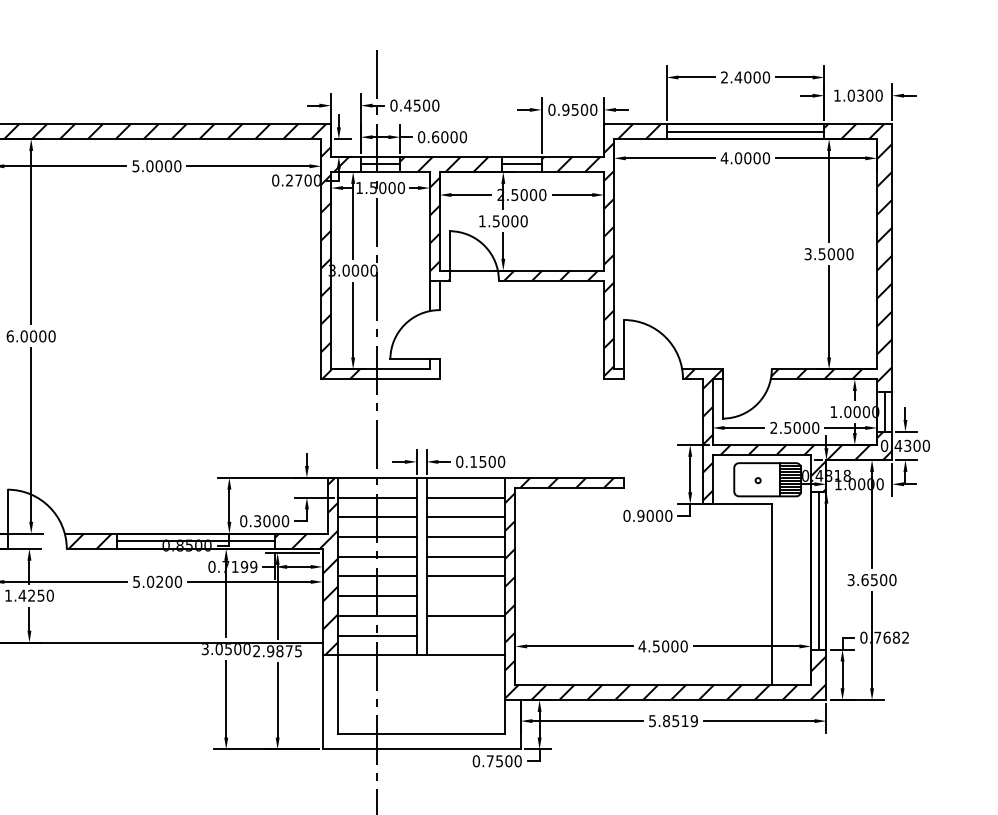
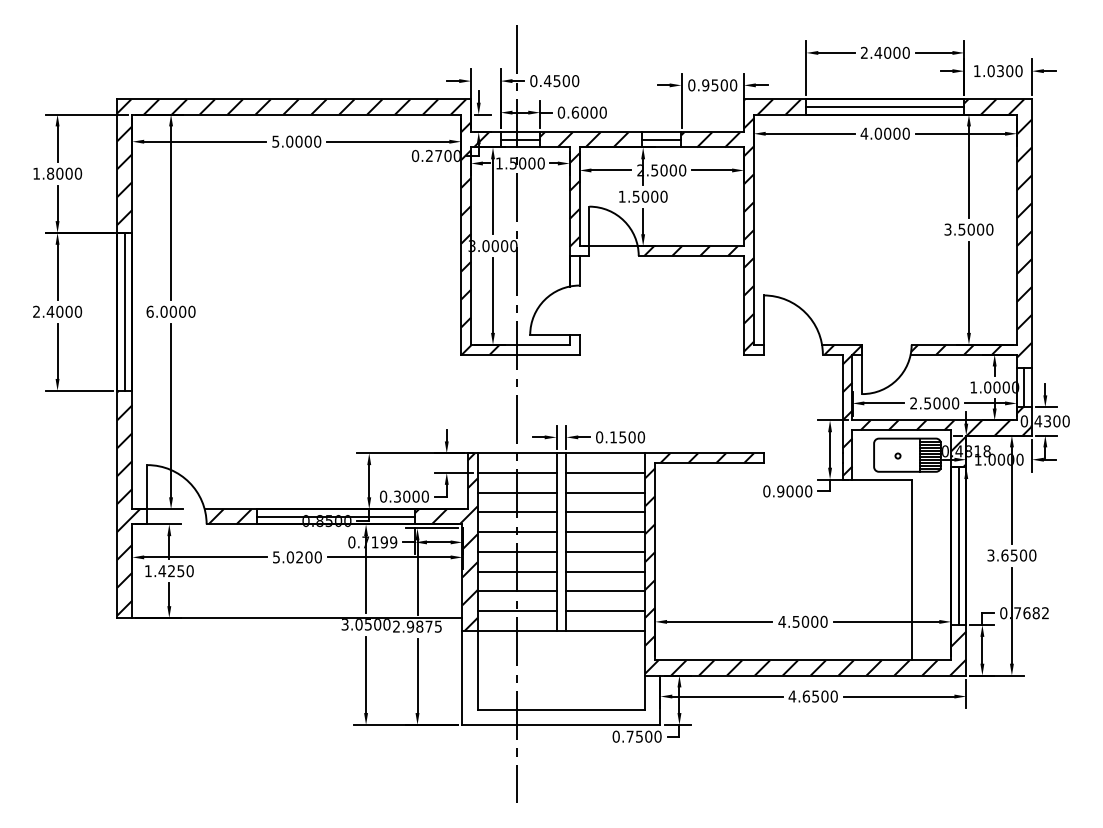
line: (465, 596) -> (605, 571), added
line: (465, 636) -> (605, 611), added
text: (672, 721) -> (812, 696), 5.8519 -> 4.6500

